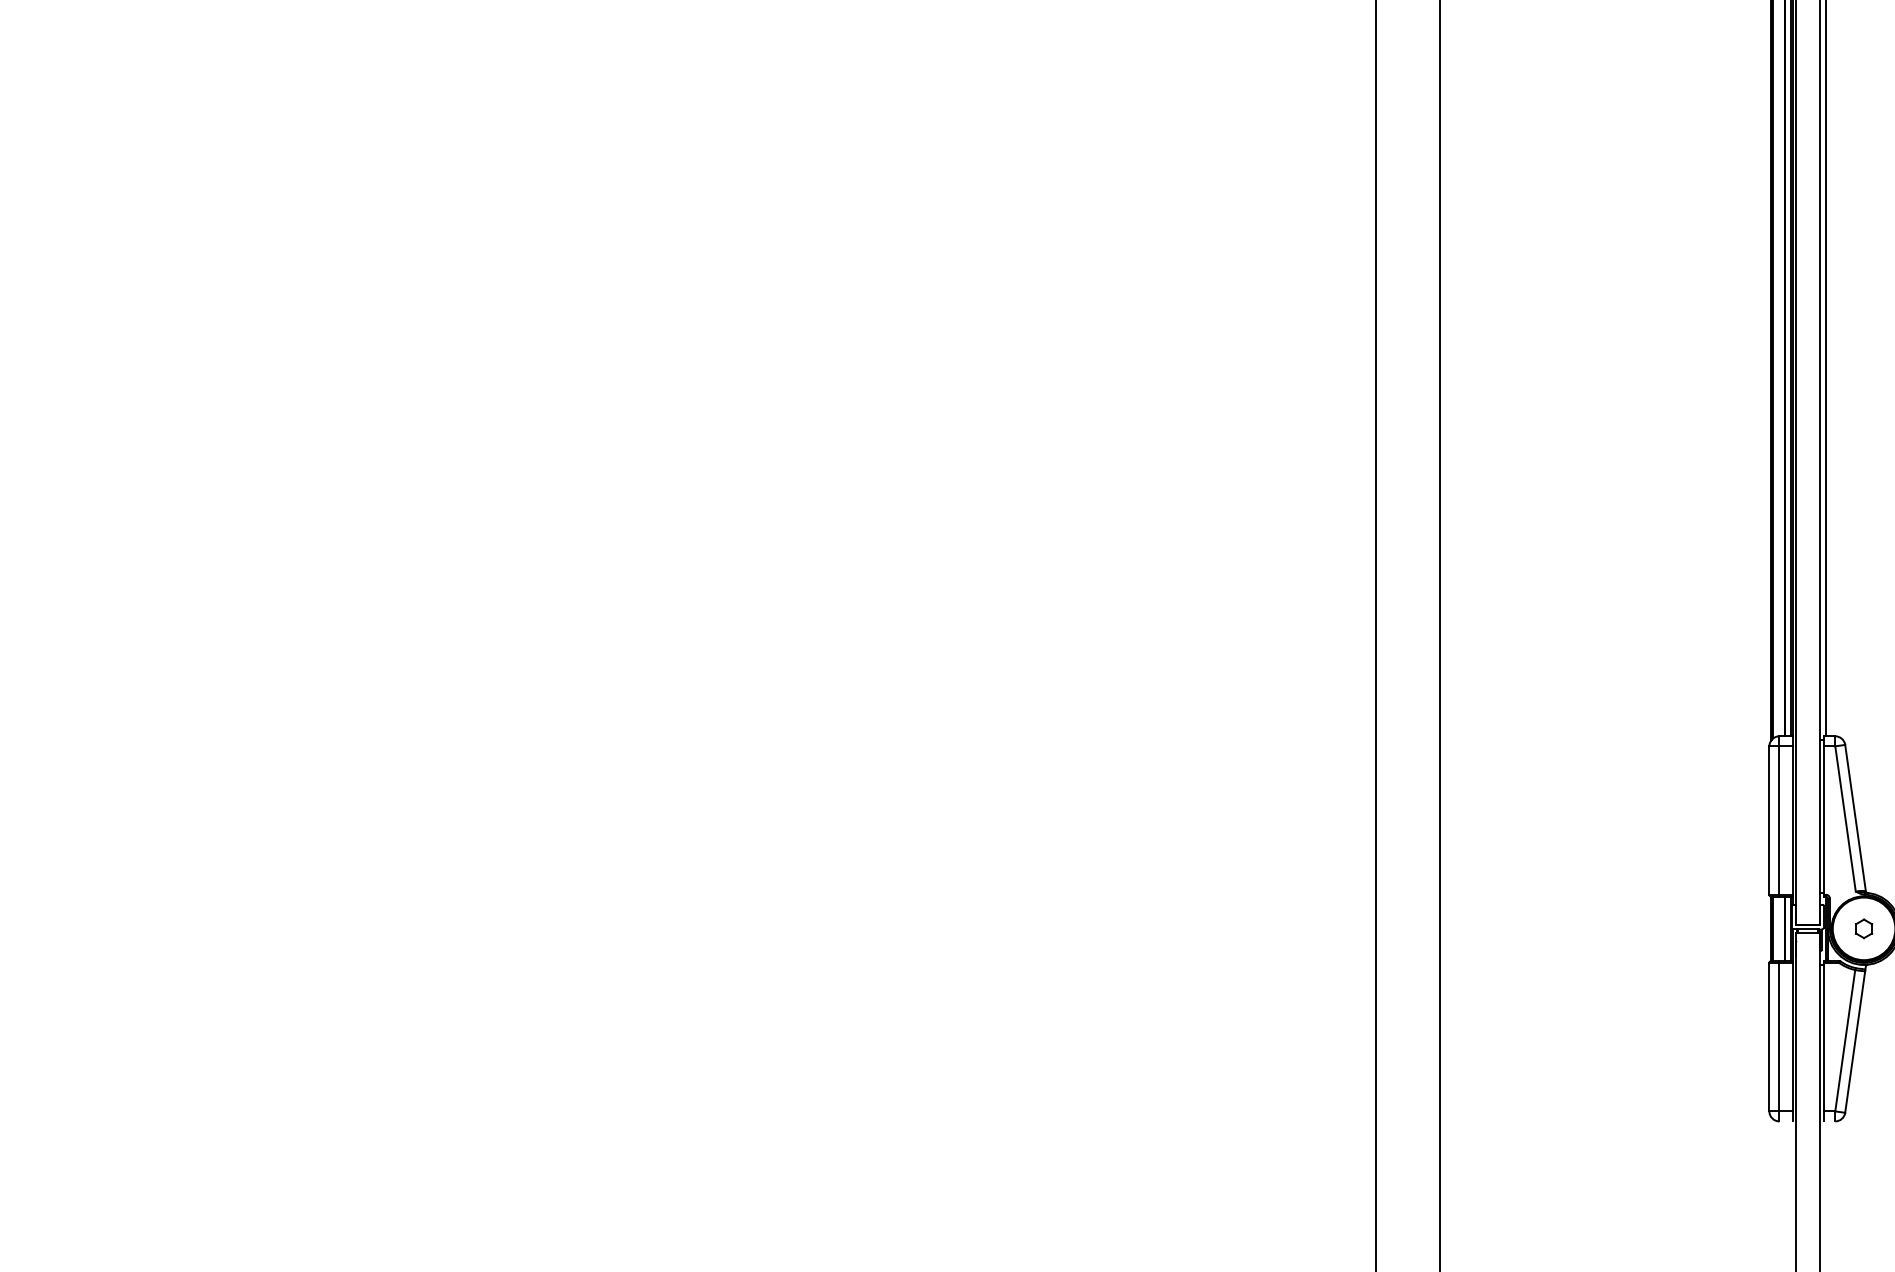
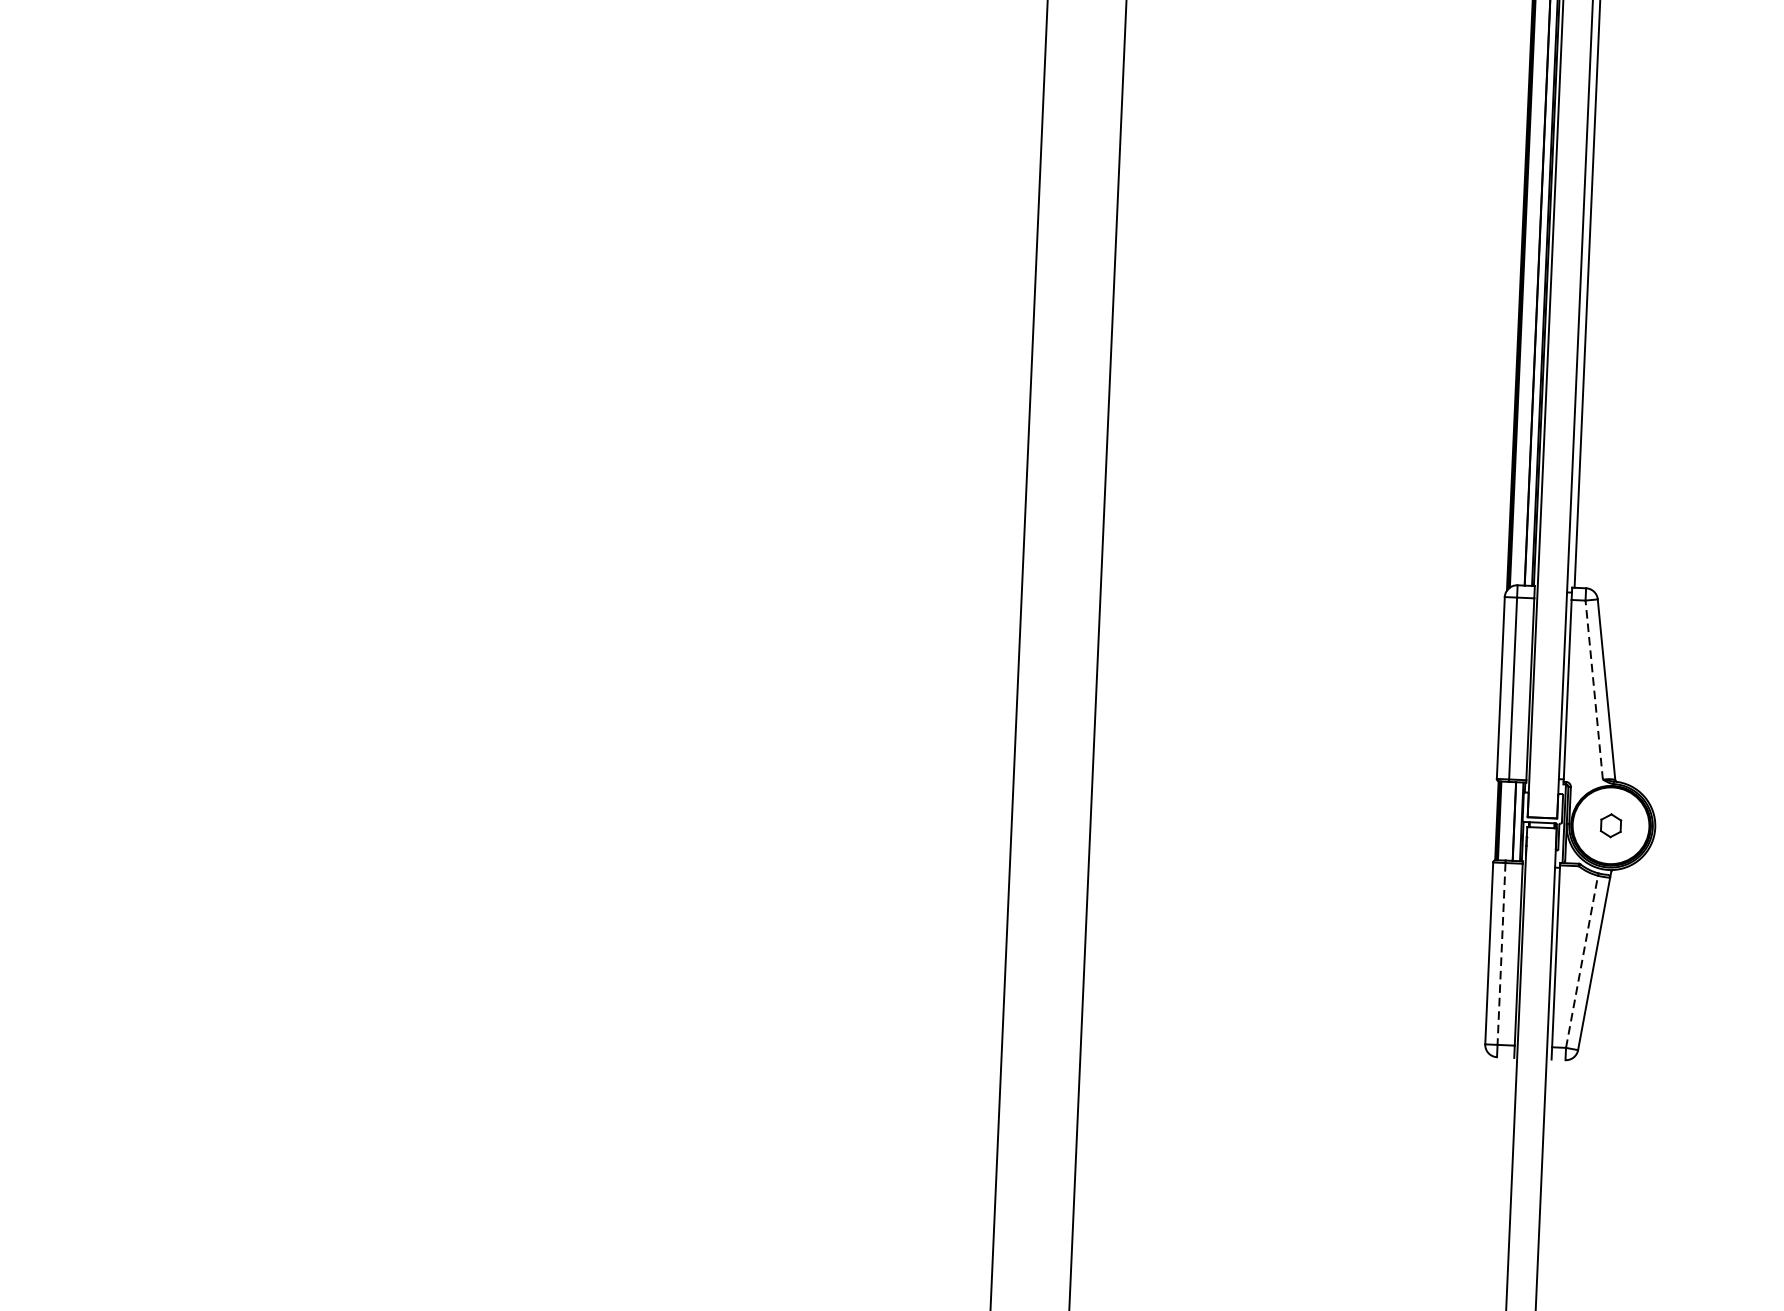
line: (1845, 818) -> (1594, 689), solid -> dashed
line: (1779, 1037) -> (1501, 954), solid -> dashed
line: (1845, 1040) -> (1582, 961), solid -> dashed

